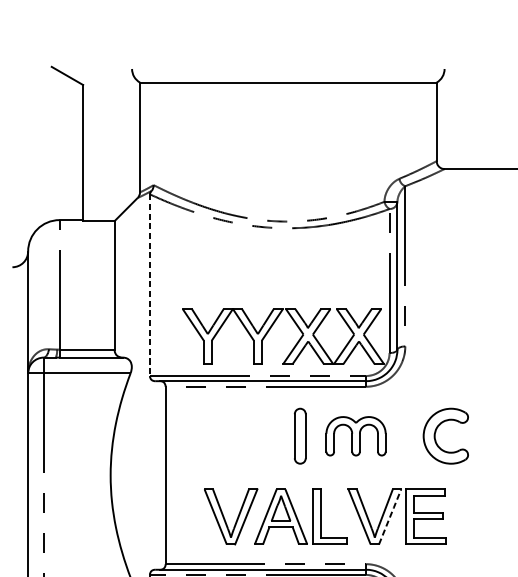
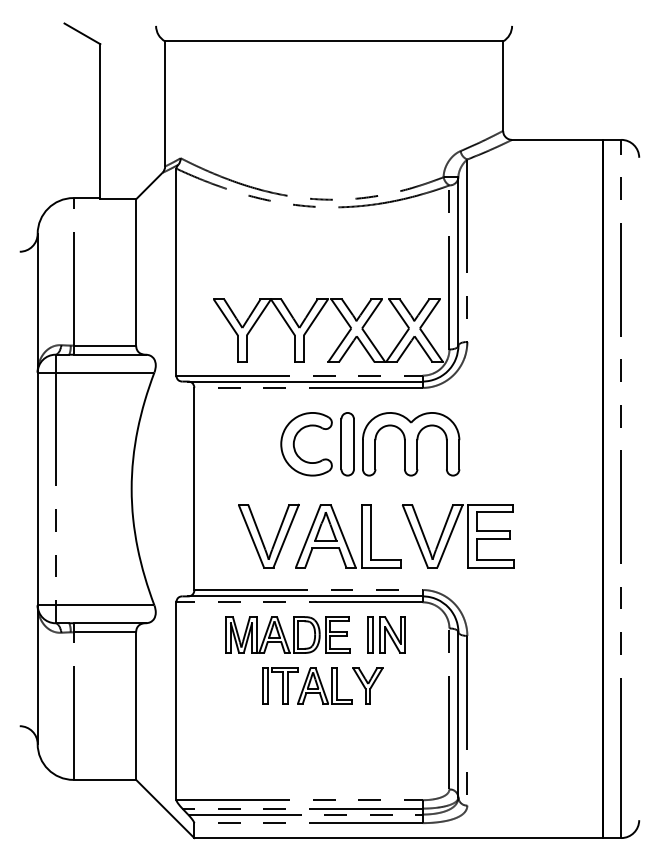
line: (150, 285) -> (176, 272), dashed -> solid
part: (436, 432) -> (295, 440), moved
part: (356, 436) -> (411, 444), size x1.43
line: (390, 516) -> (450, 535), dashed -> solid

